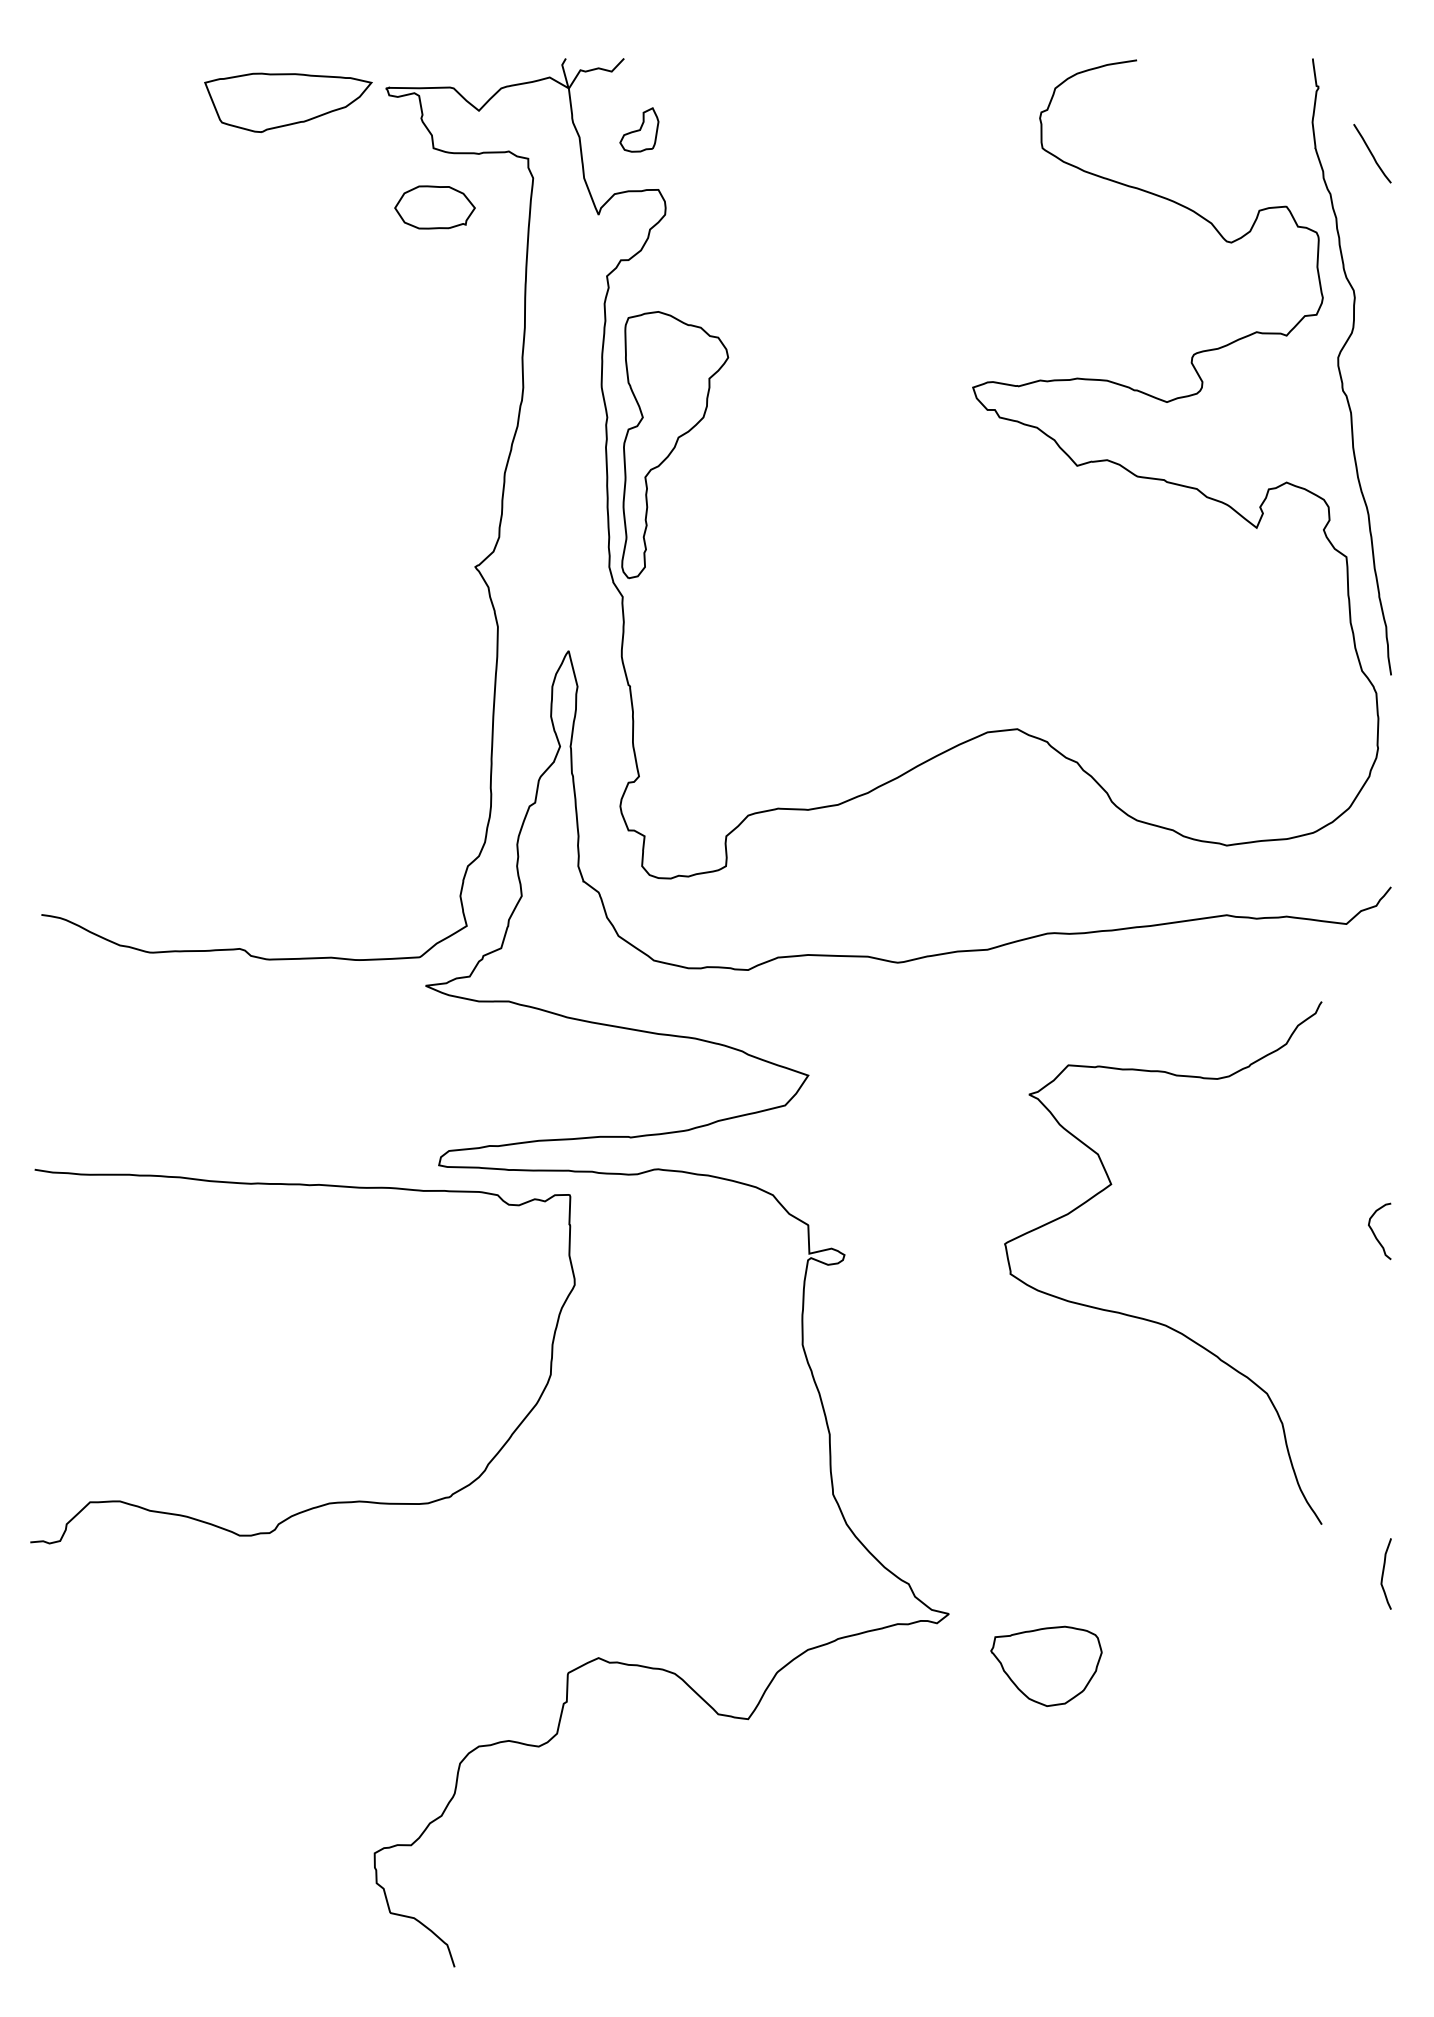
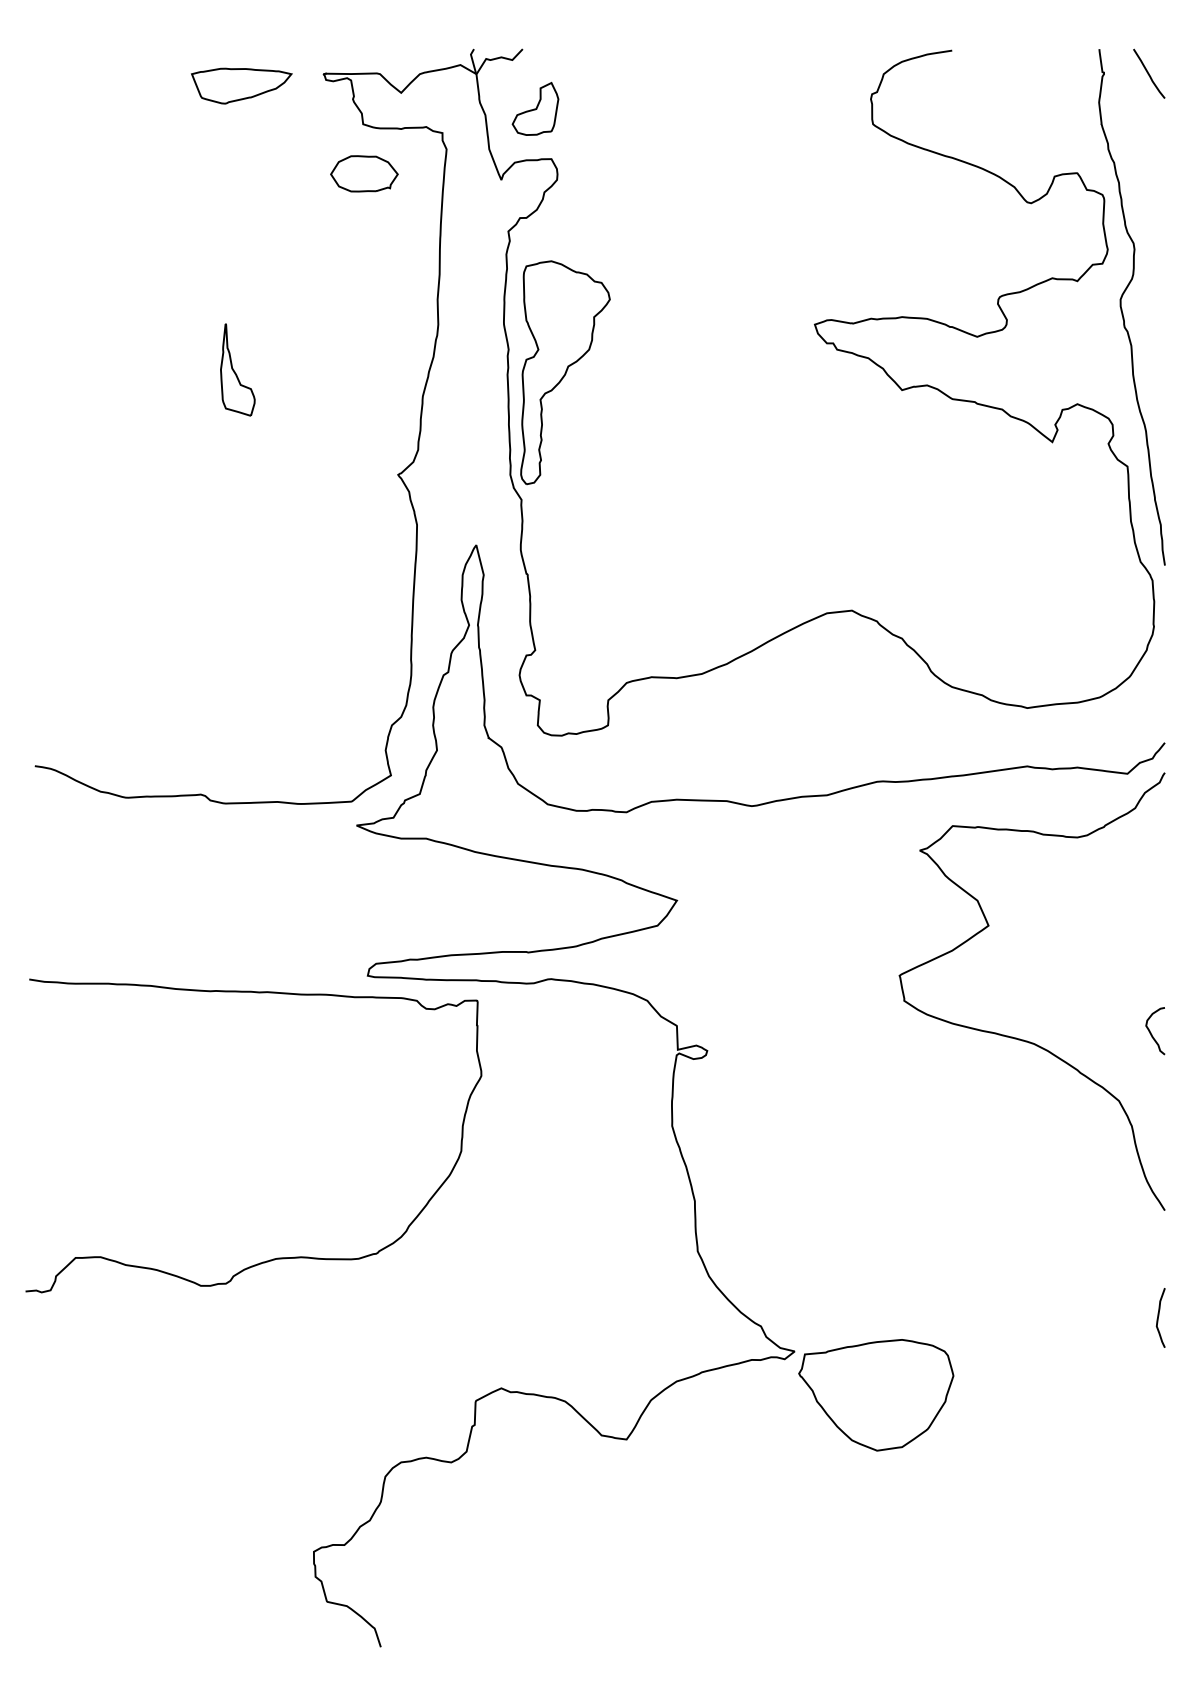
part: (288, 101) -> (241, 85), size x0.71
part: (639, 129) -> (535, 108), size x1.43
curve: (1372, 153) -> (1149, 73), moved
part: (283, 441) -> (237, 369), added
curve: (1149, 1319) -> (1020, 1038), moved
part: (1046, 1666) -> (876, 1395), size x1.67

